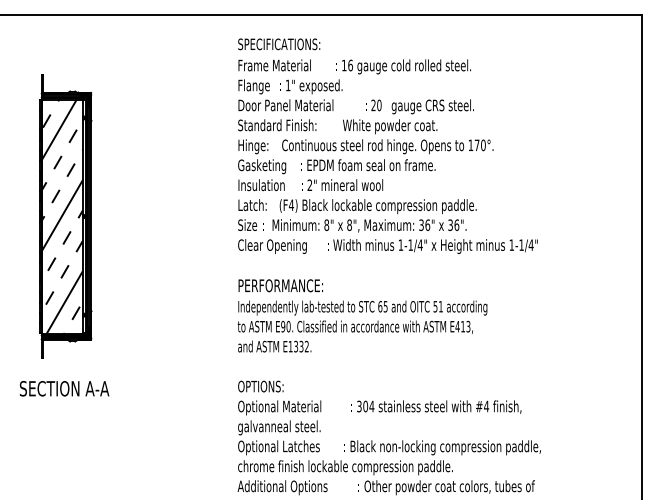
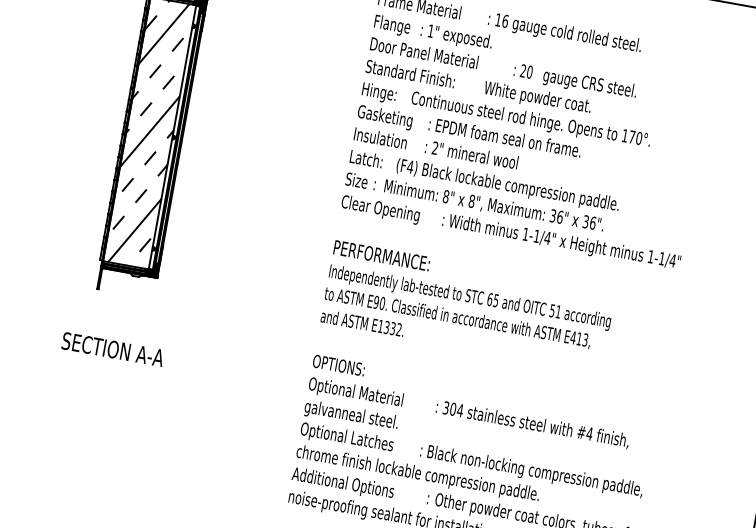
text: (64, 388) -> (113, 349), moved

